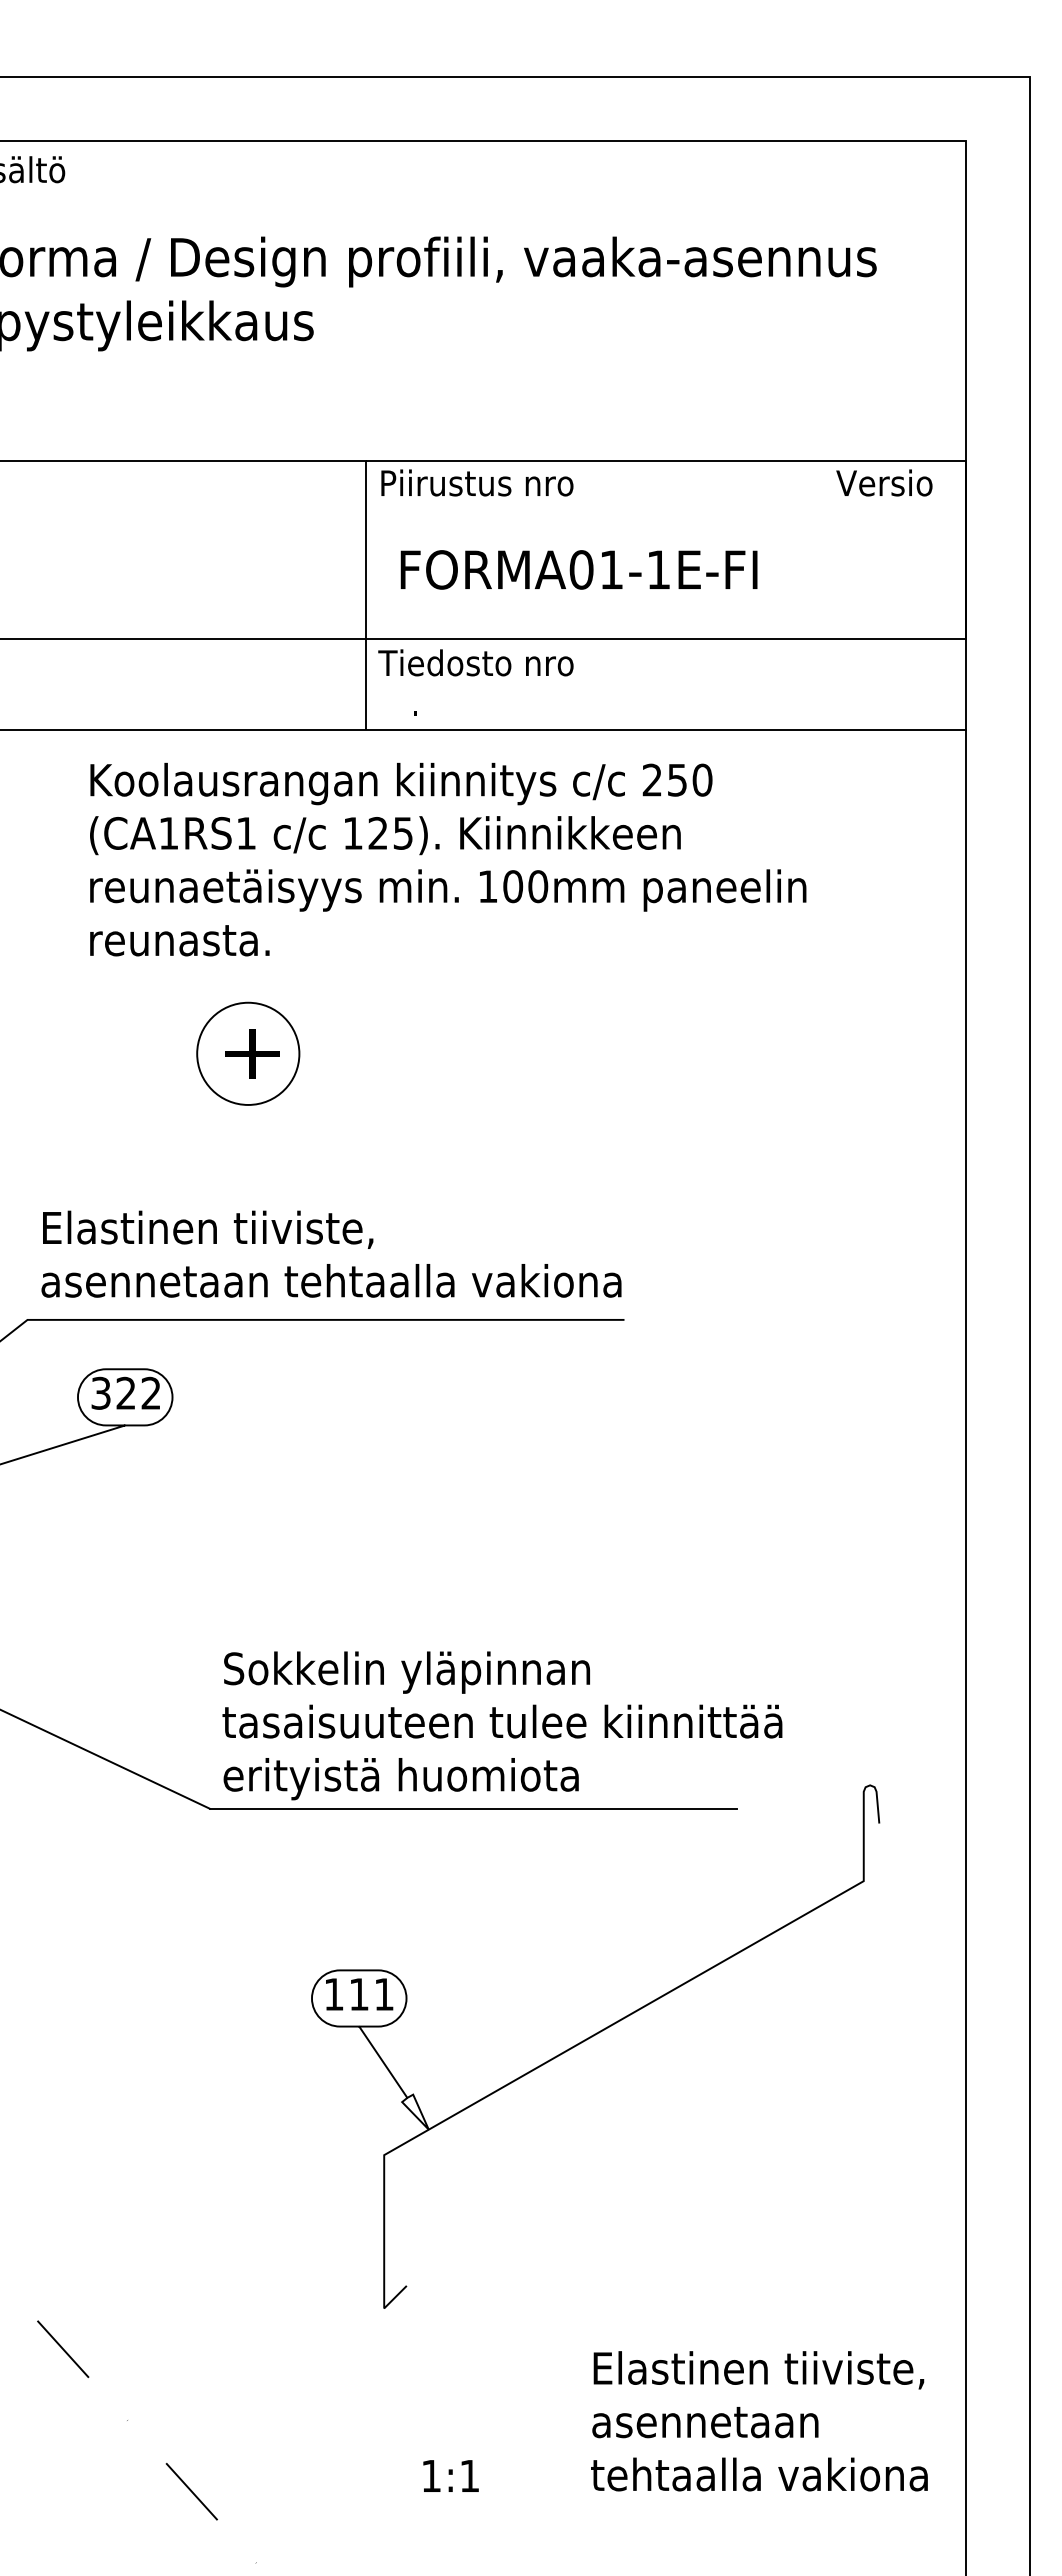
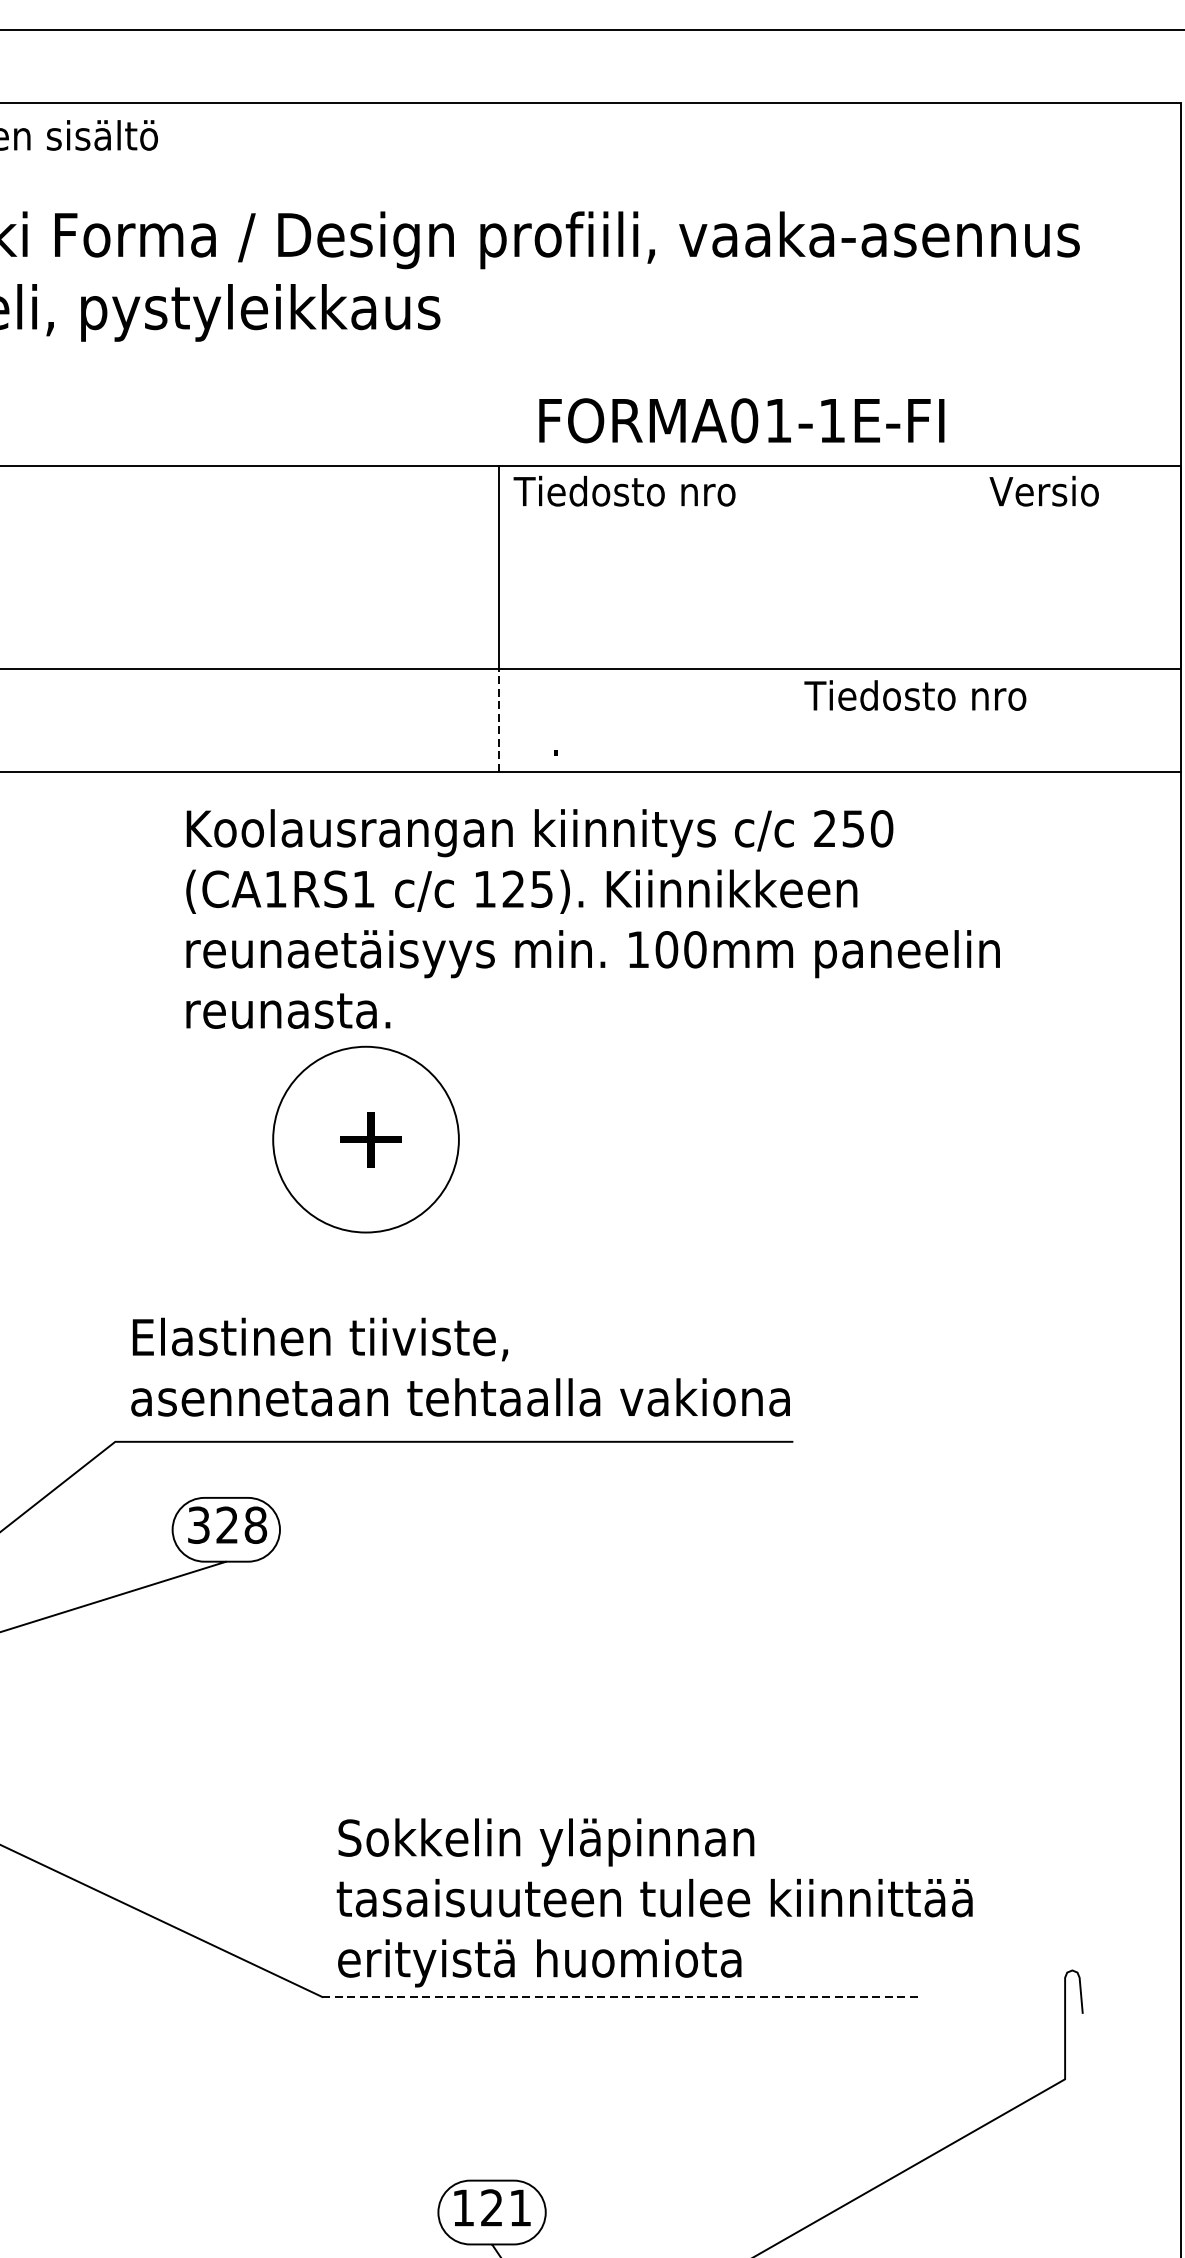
text: (475, 482) -> (624, 490), Piirustus nro -> Tiedosto nro
text: (884, 482) -> (1044, 490), moved
text: (578, 569) -> (741, 420), moved
text: (475, 662) -> (914, 695), moved
line: (365, 684) -> (499, 720), solid -> dashed
circle: (248, 1053) -> (366, 1139), size x1.6
text: (151, 1392) -> (256, 1524), 322 -> 328
line: (473, 1808) -> (621, 1996), solid -> dashed
text: (358, 1994) -> (491, 2208), 111 -> 121

